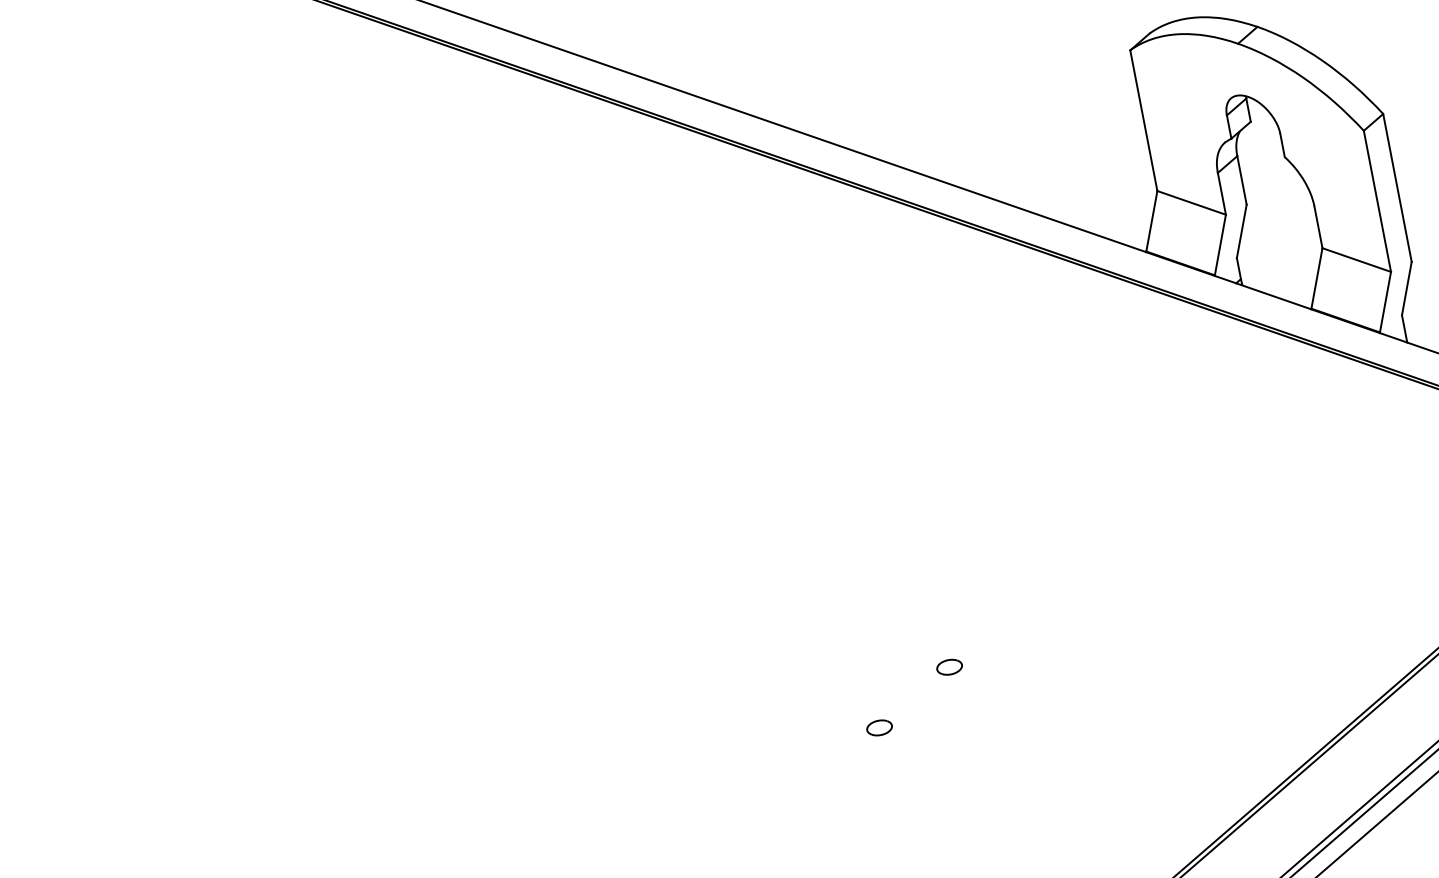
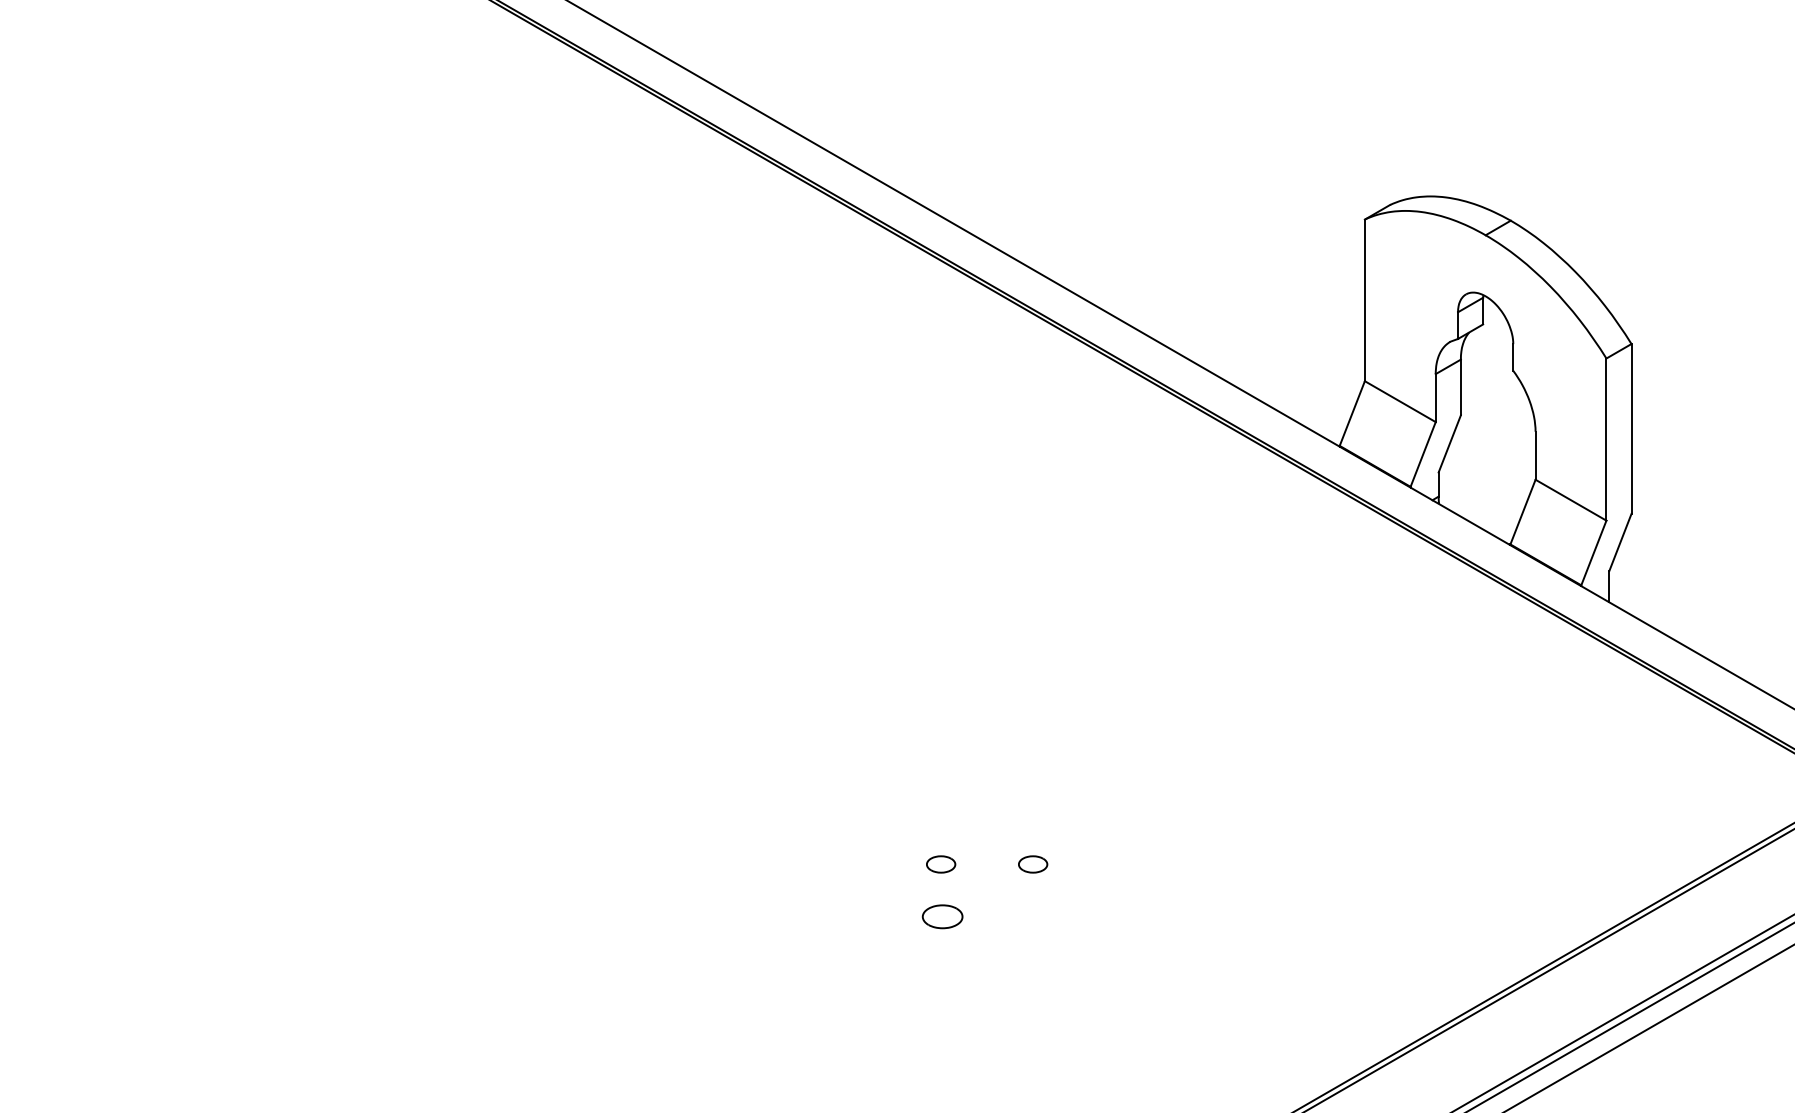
part: (869, 682) -> (941, 864), added
part: (879, 727) -> (942, 916), size x1.4

